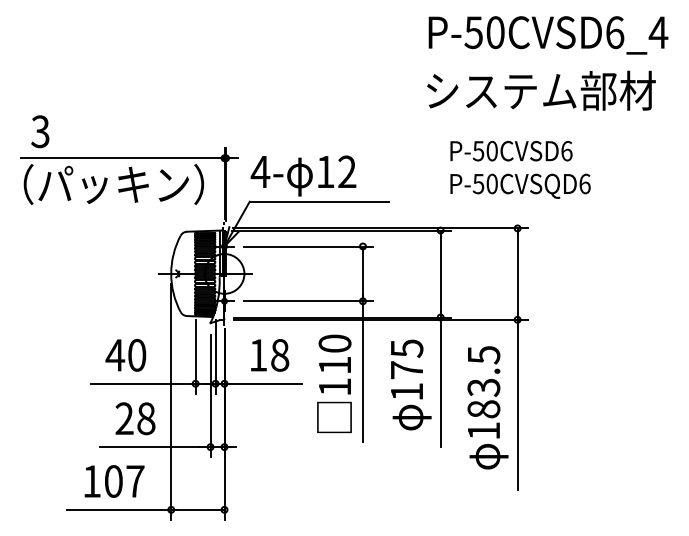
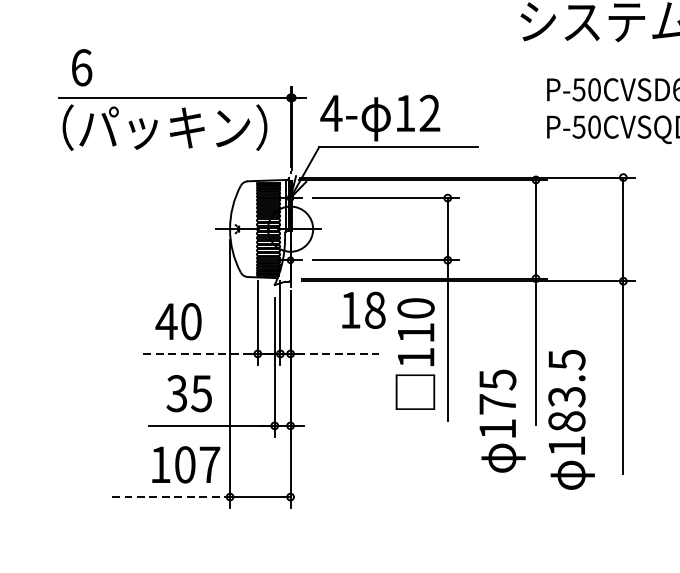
text: (40, 131) -> (81, 67), 3 -> 6
text: (270, 355) -> (364, 310), moved
line: (139, 383) -> (194, 353), solid -> dashed
line: (266, 383) -> (338, 353), solid -> dashed
text: (411, 384) -> (502, 420), moved
text: (487, 407) -> (570, 419), moved
text: (135, 418) -> (189, 393), 28 -> 35
text: (114, 481) -> (186, 464), moved
line: (119, 509) -> (171, 496), solid -> dashed

